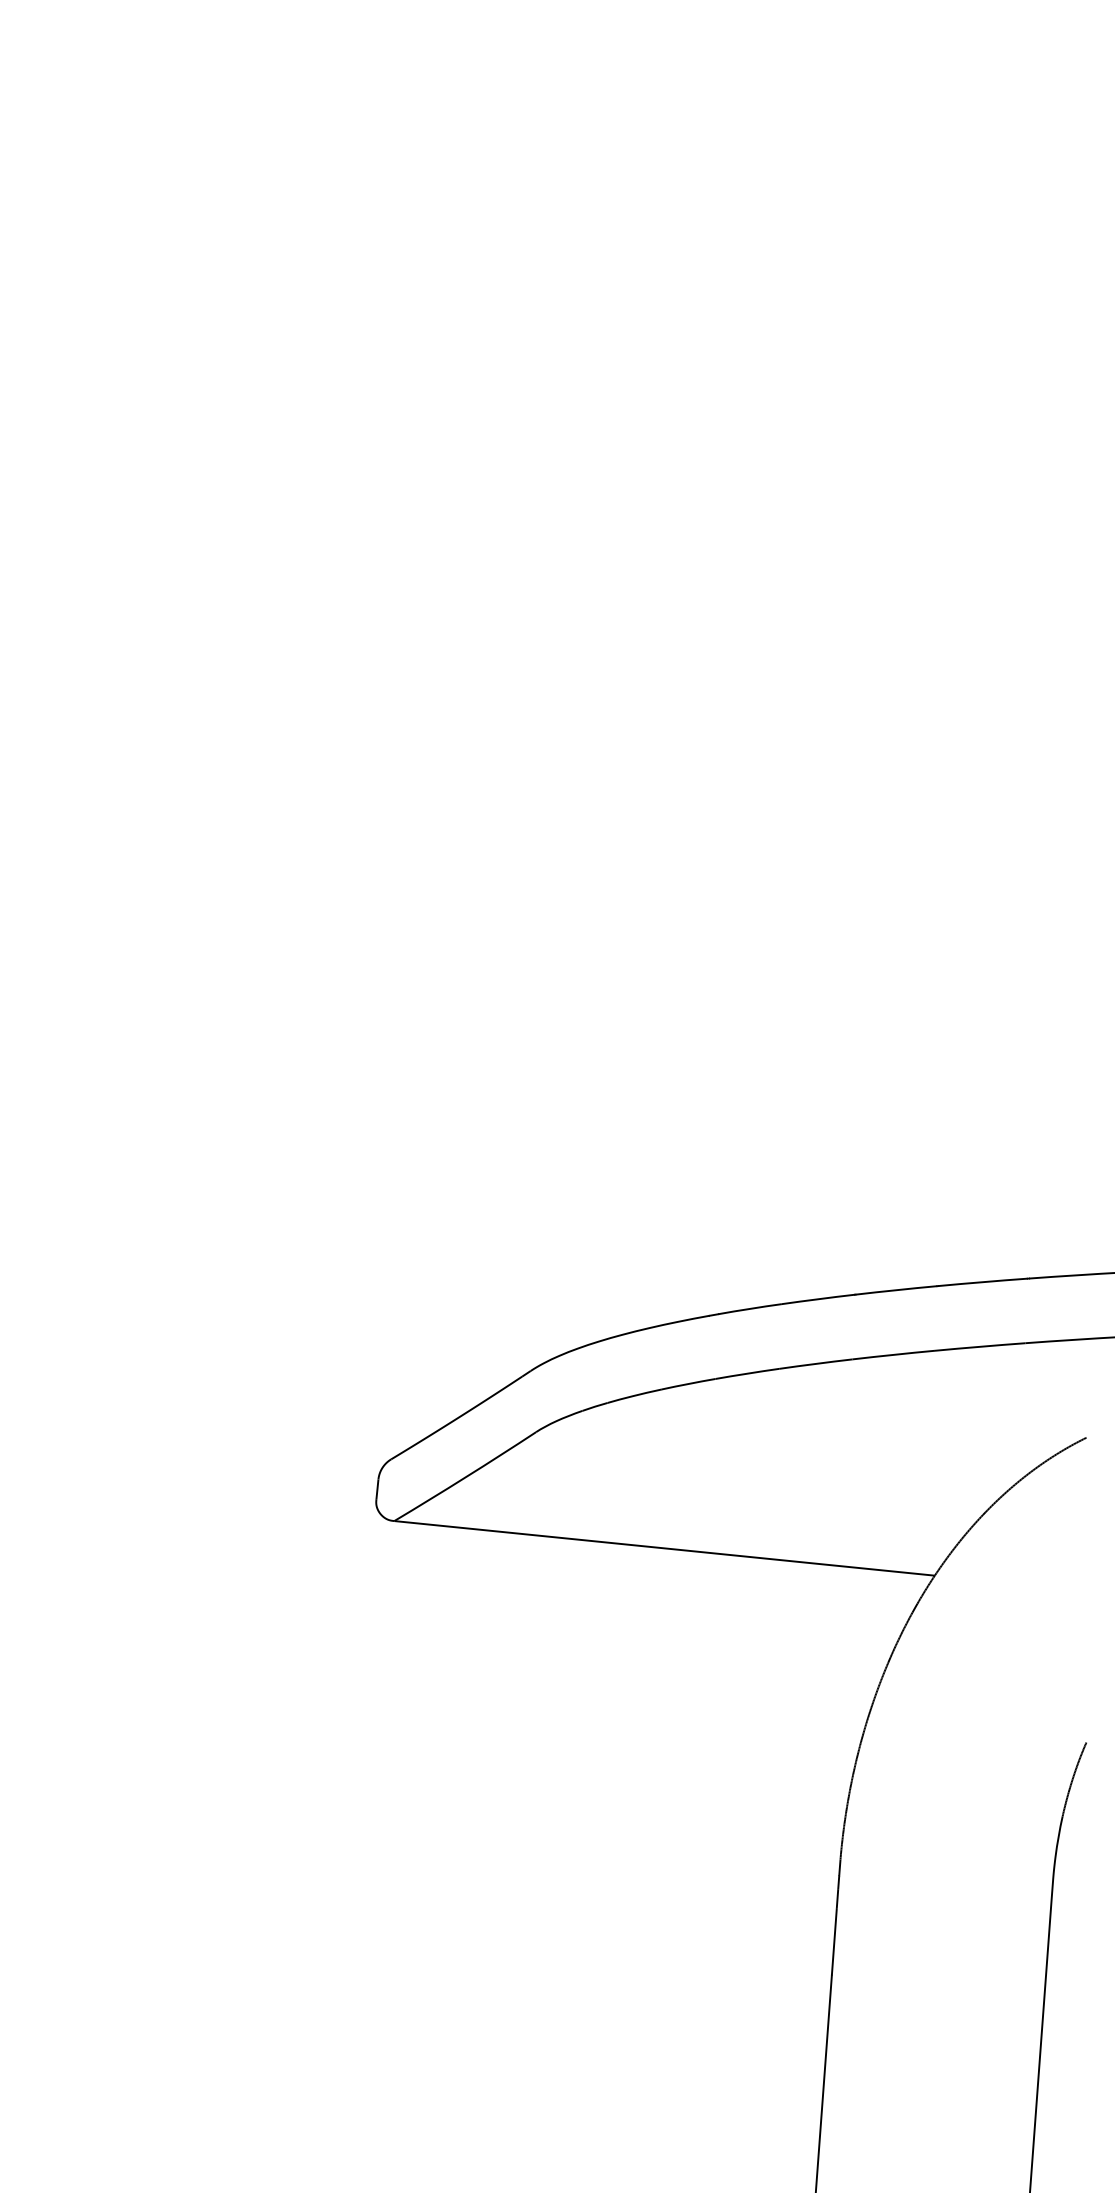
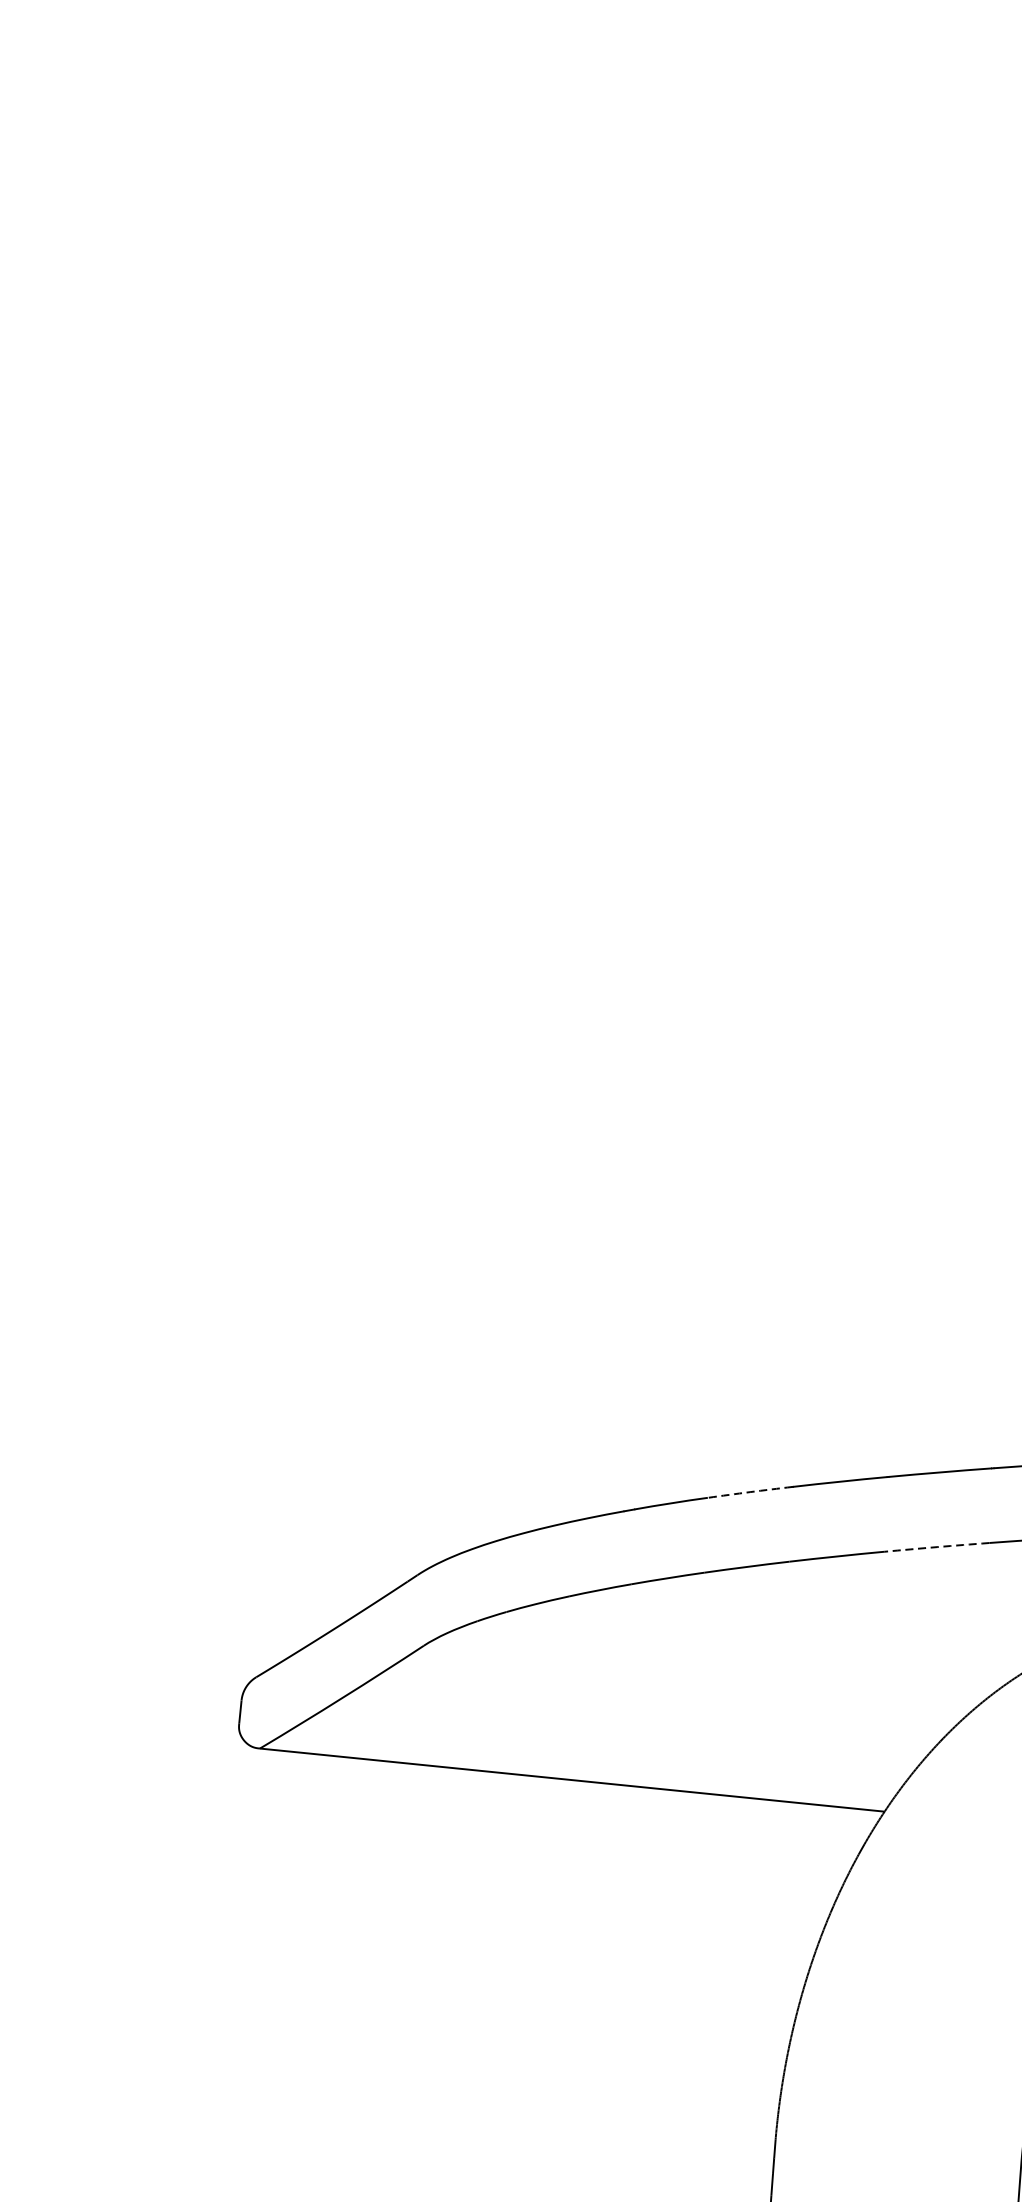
arc: (818, 1299) -> (750, 1492), solid -> dashed
arc: (980, 1346) -> (937, 1546), solid -> dashed

